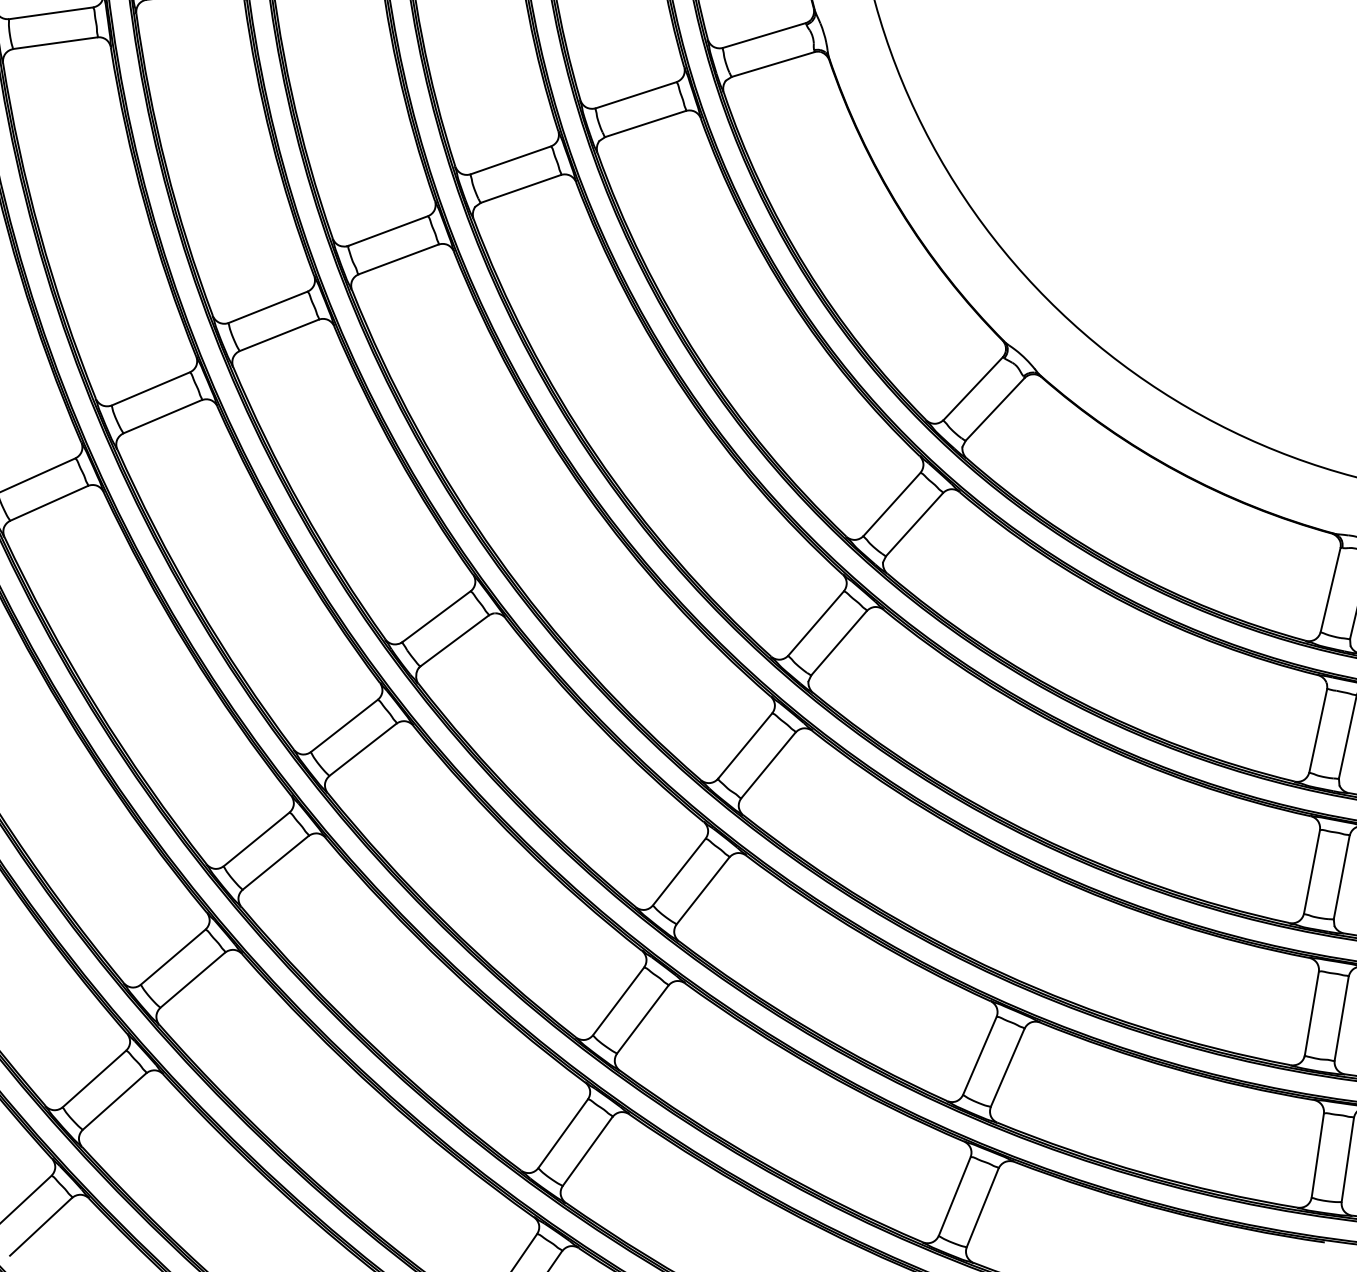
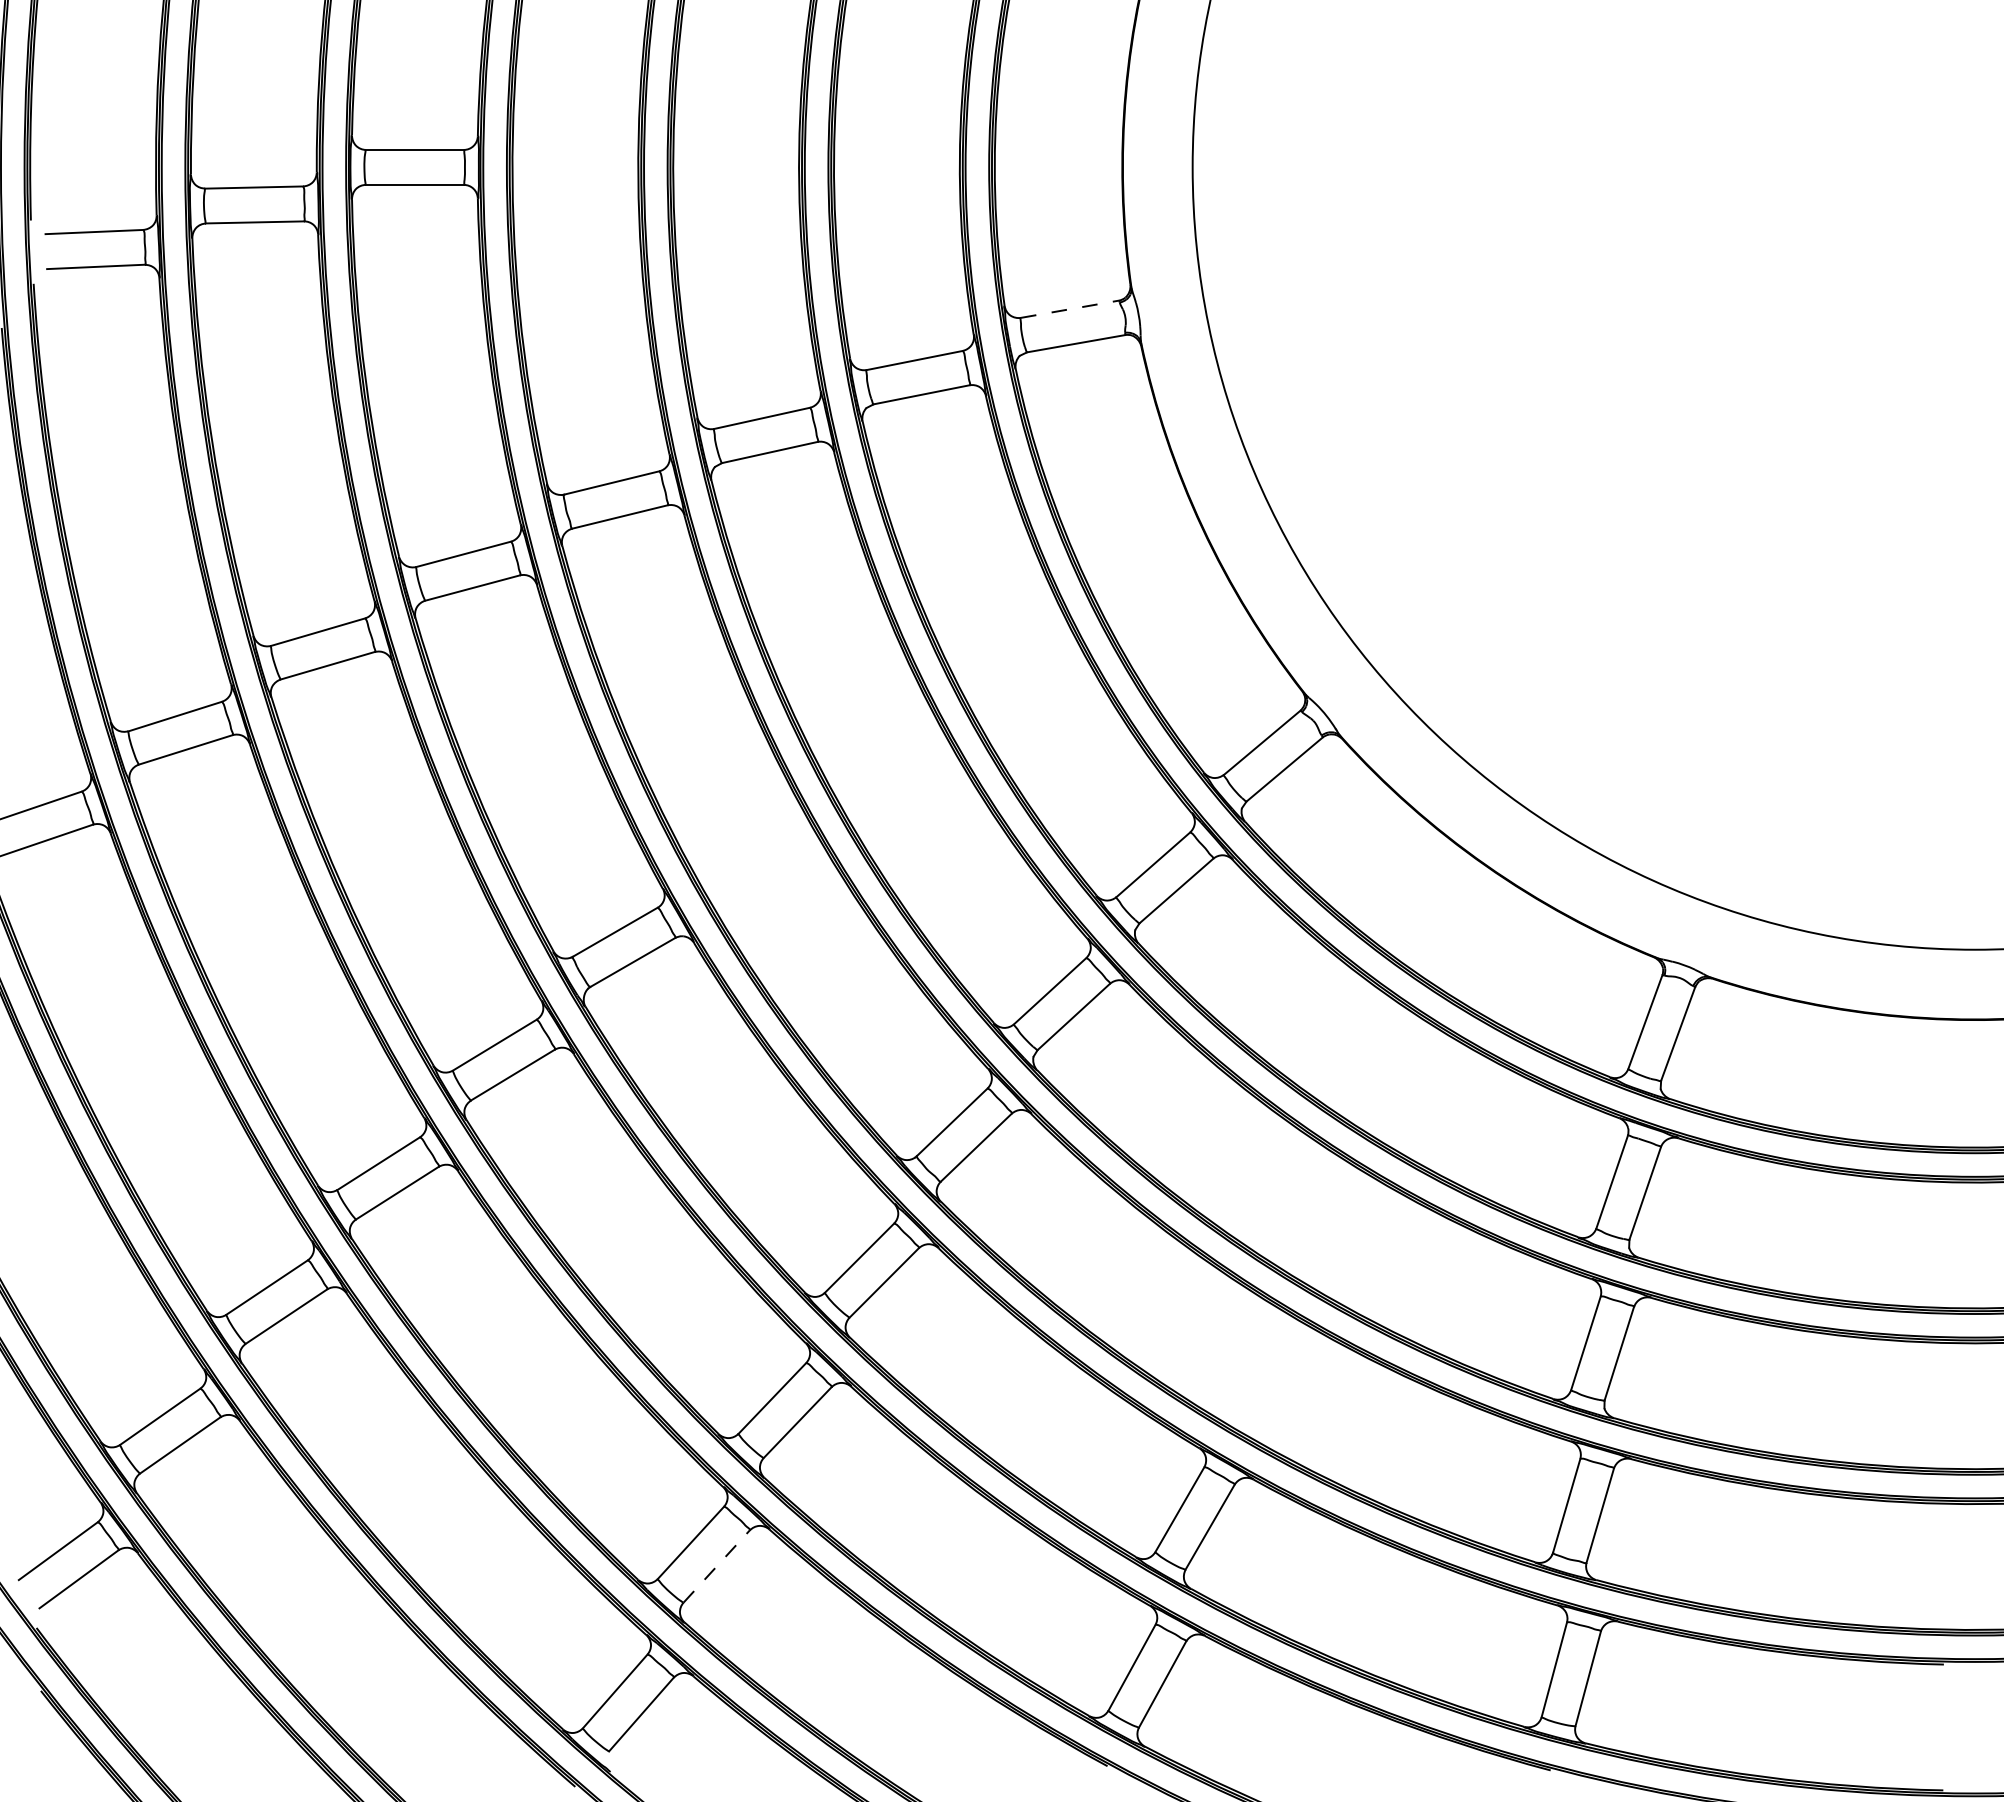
line: (764, 35) -> (1070, 309), solid -> dashed
line: (587, 1151) -> (716, 1566), solid -> dashed

